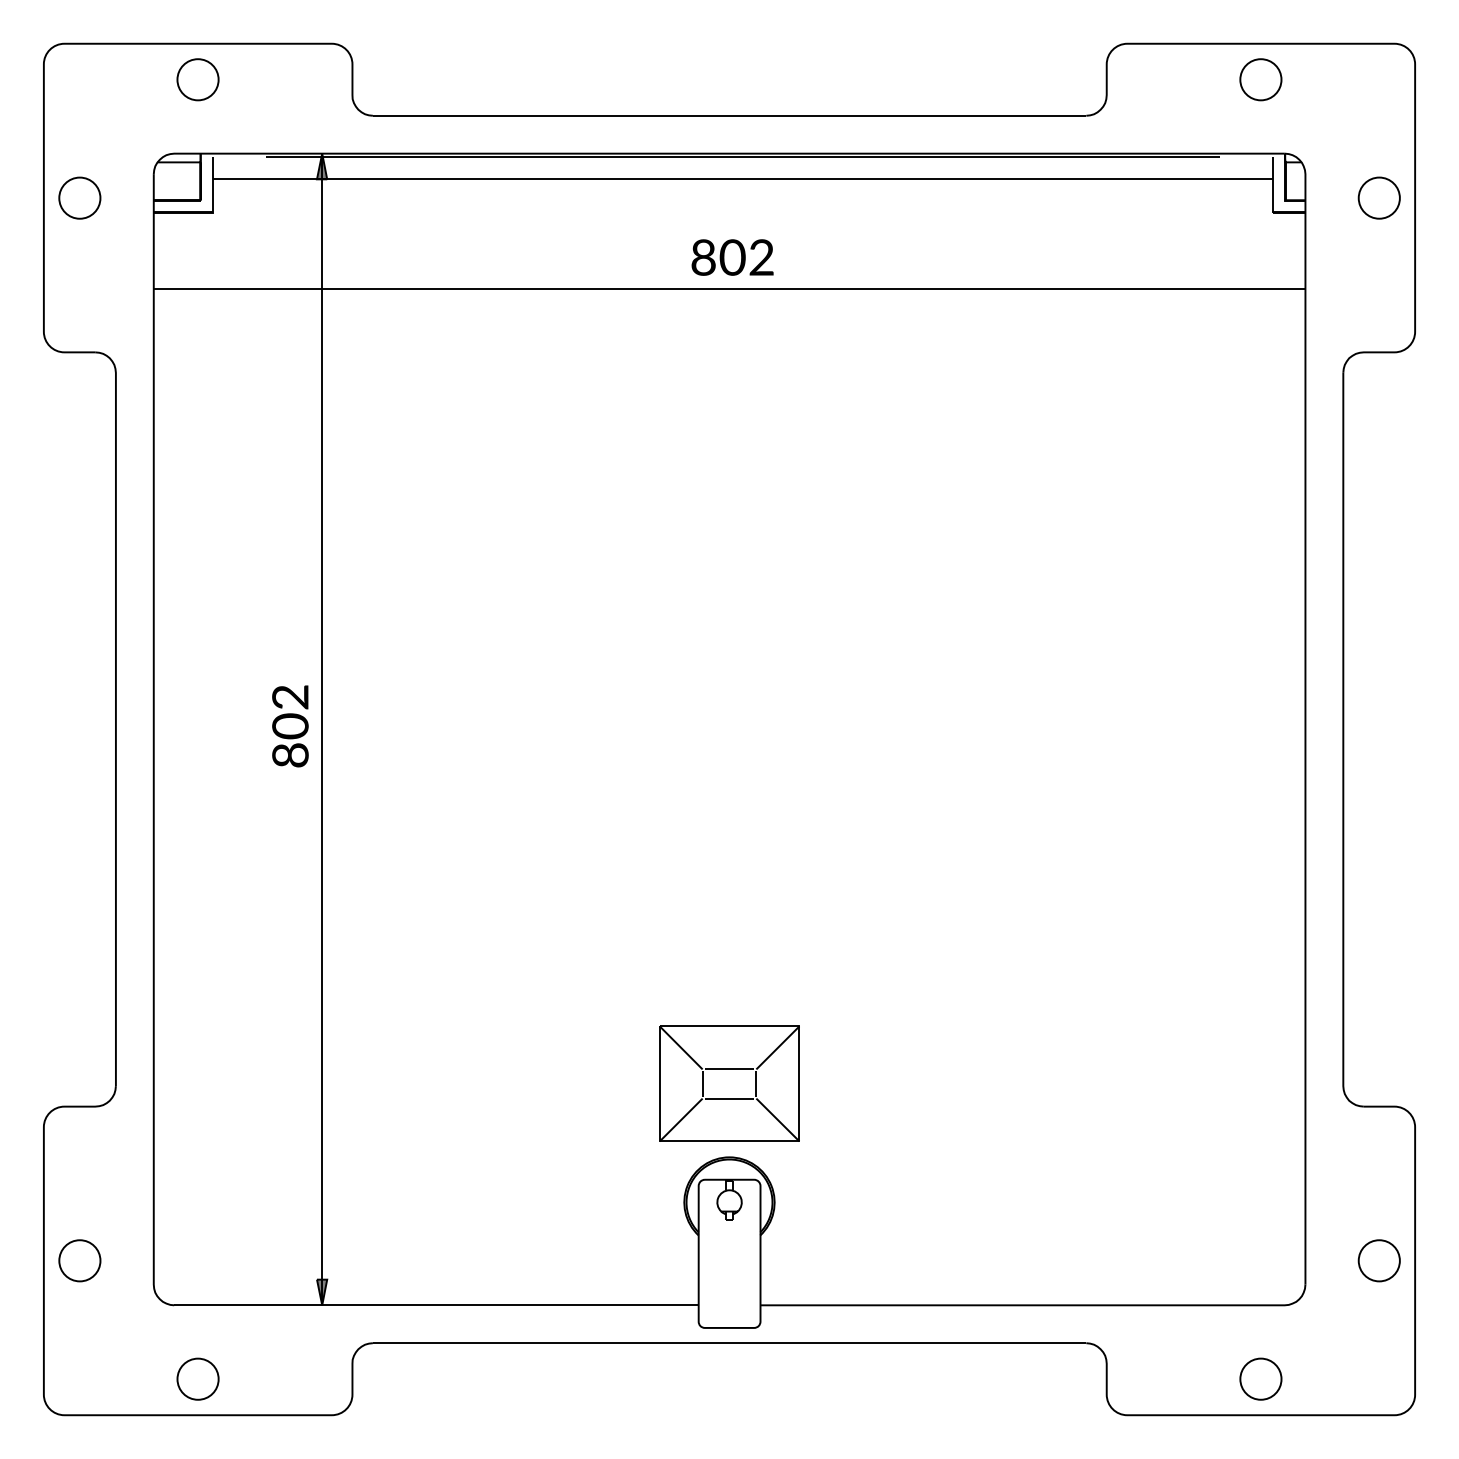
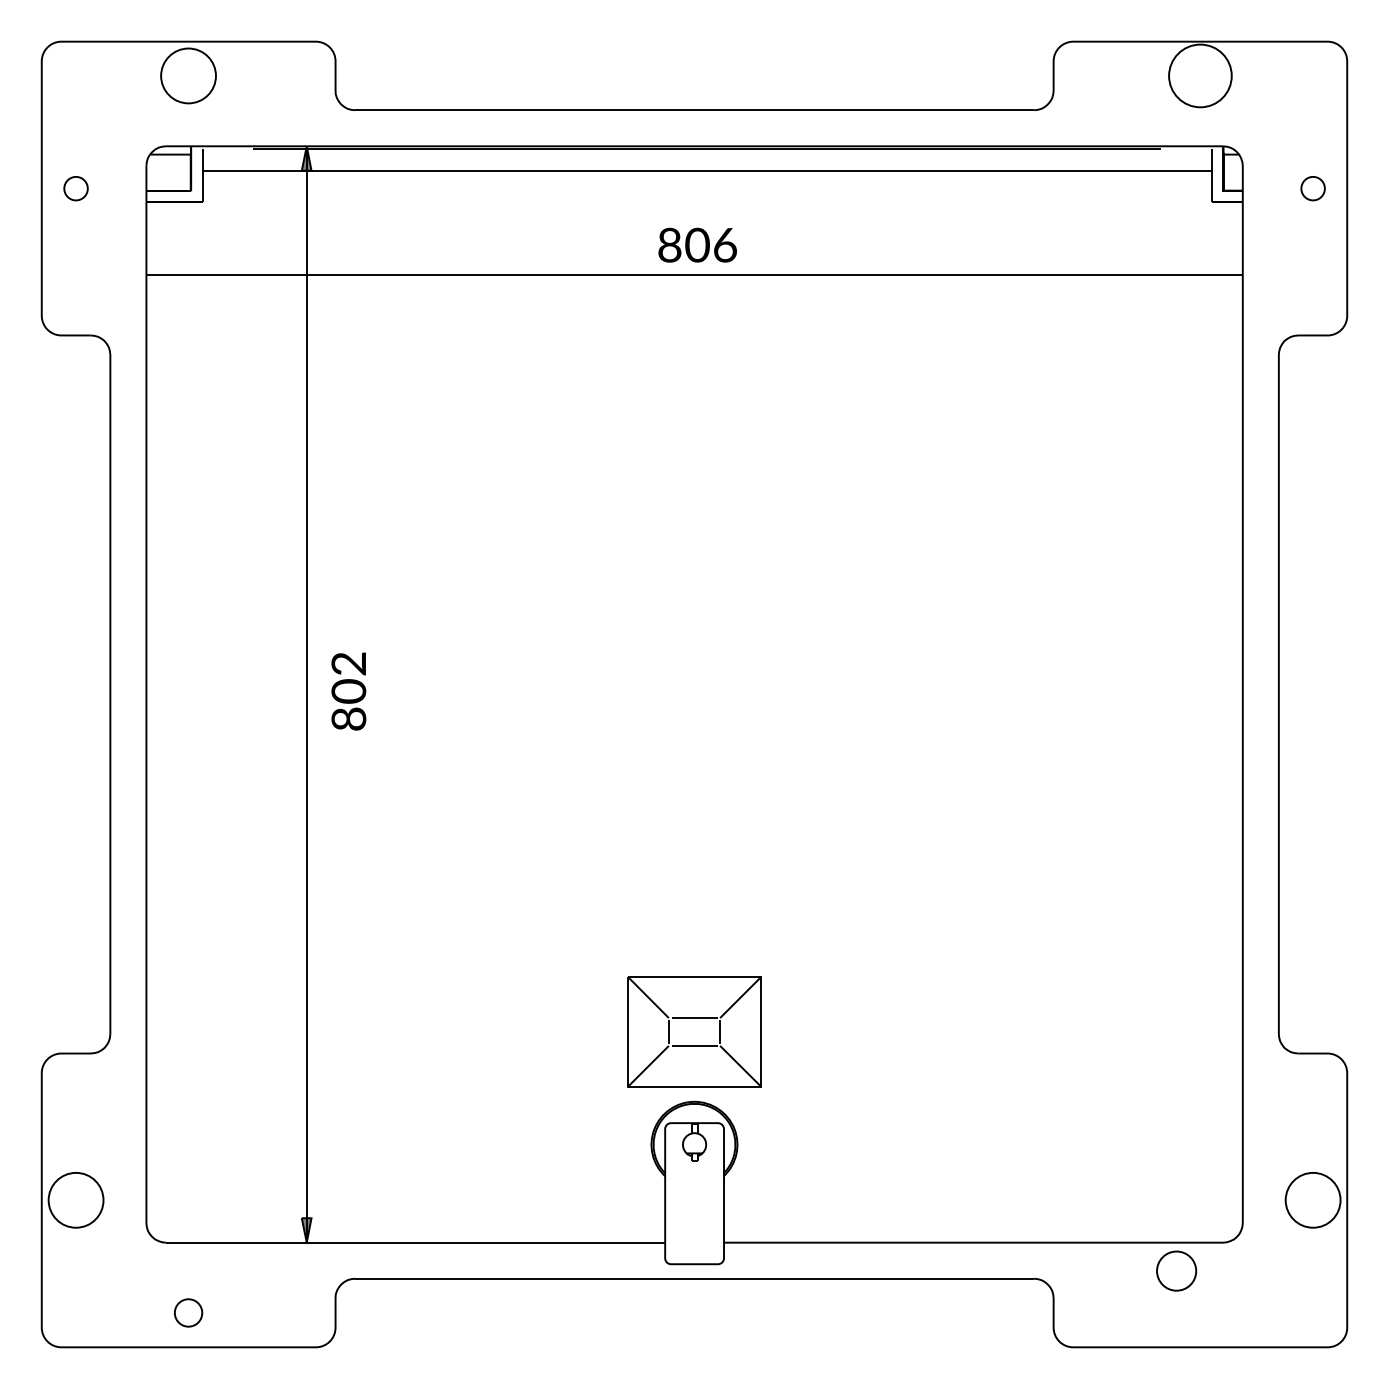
circle: (197, 79) -> (188, 75), size x1.4
circle: (1260, 79) -> (1200, 75), size x1.6
circle: (79, 197) -> (75, 188), size x0.6
circle: (1378, 197) -> (1312, 188), size x0.6
text: (761, 257) -> (724, 245), 802 -> 806
text: (290, 726) -> (348, 691), moved
circle: (79, 1260) -> (75, 1200), size x1.4
circle: (1378, 1260) -> (1312, 1200), size x1.4
circle: (197, 1378) -> (188, 1312), size x0.7
circle: (1260, 1378) -> (1176, 1270), moved

